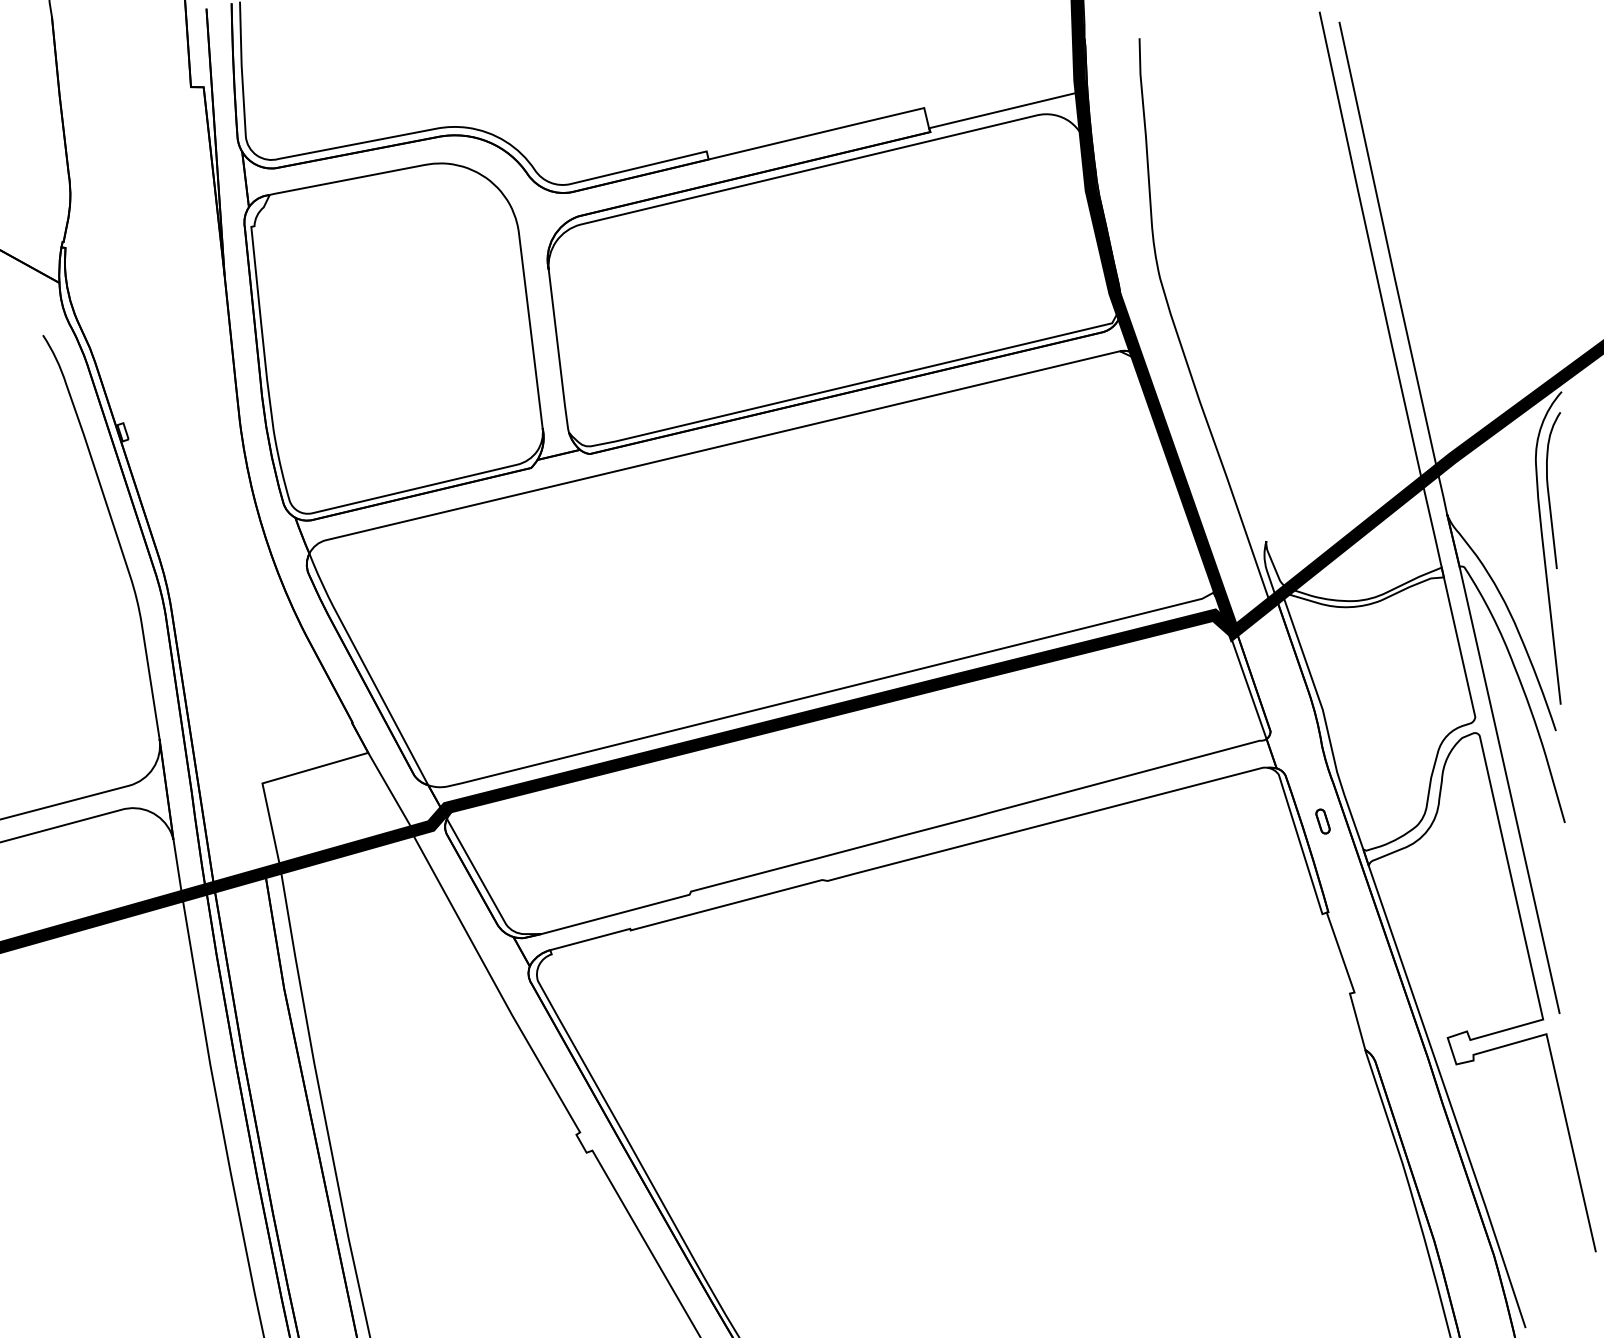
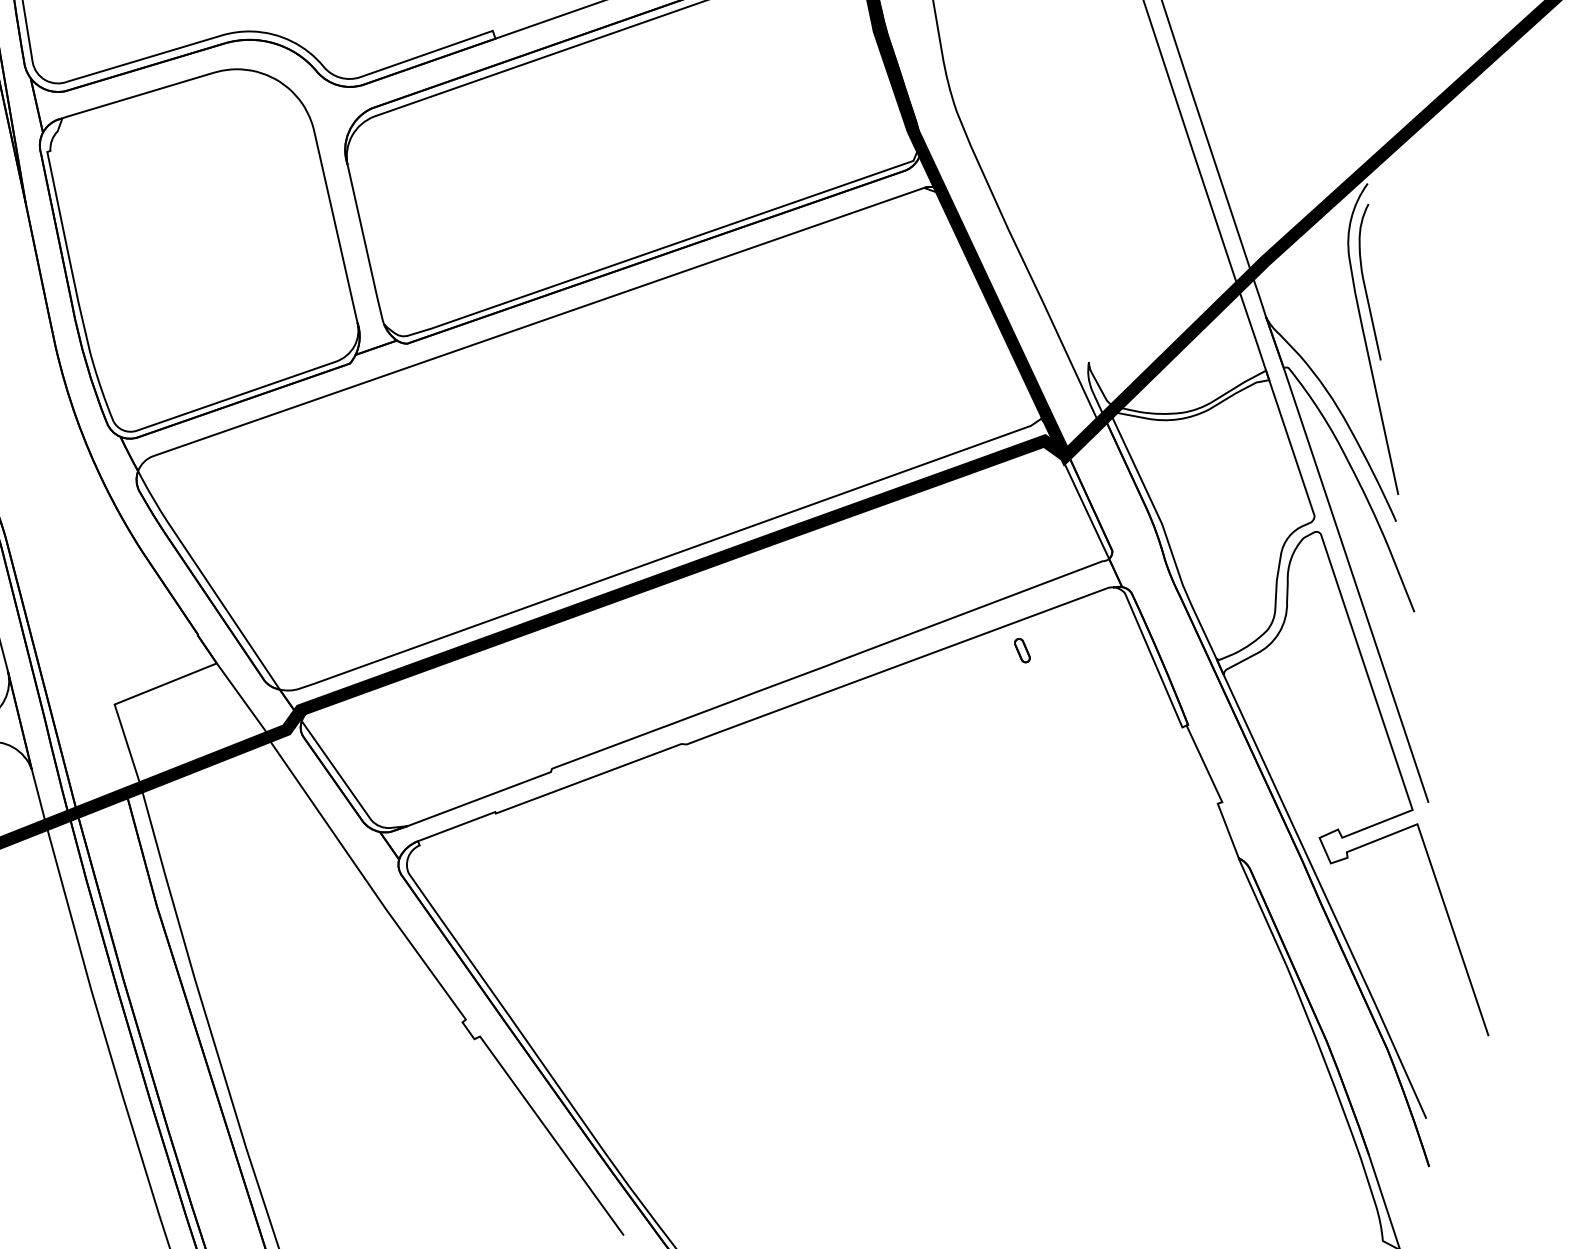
part: (1322, 821) -> (1021, 650), moved

